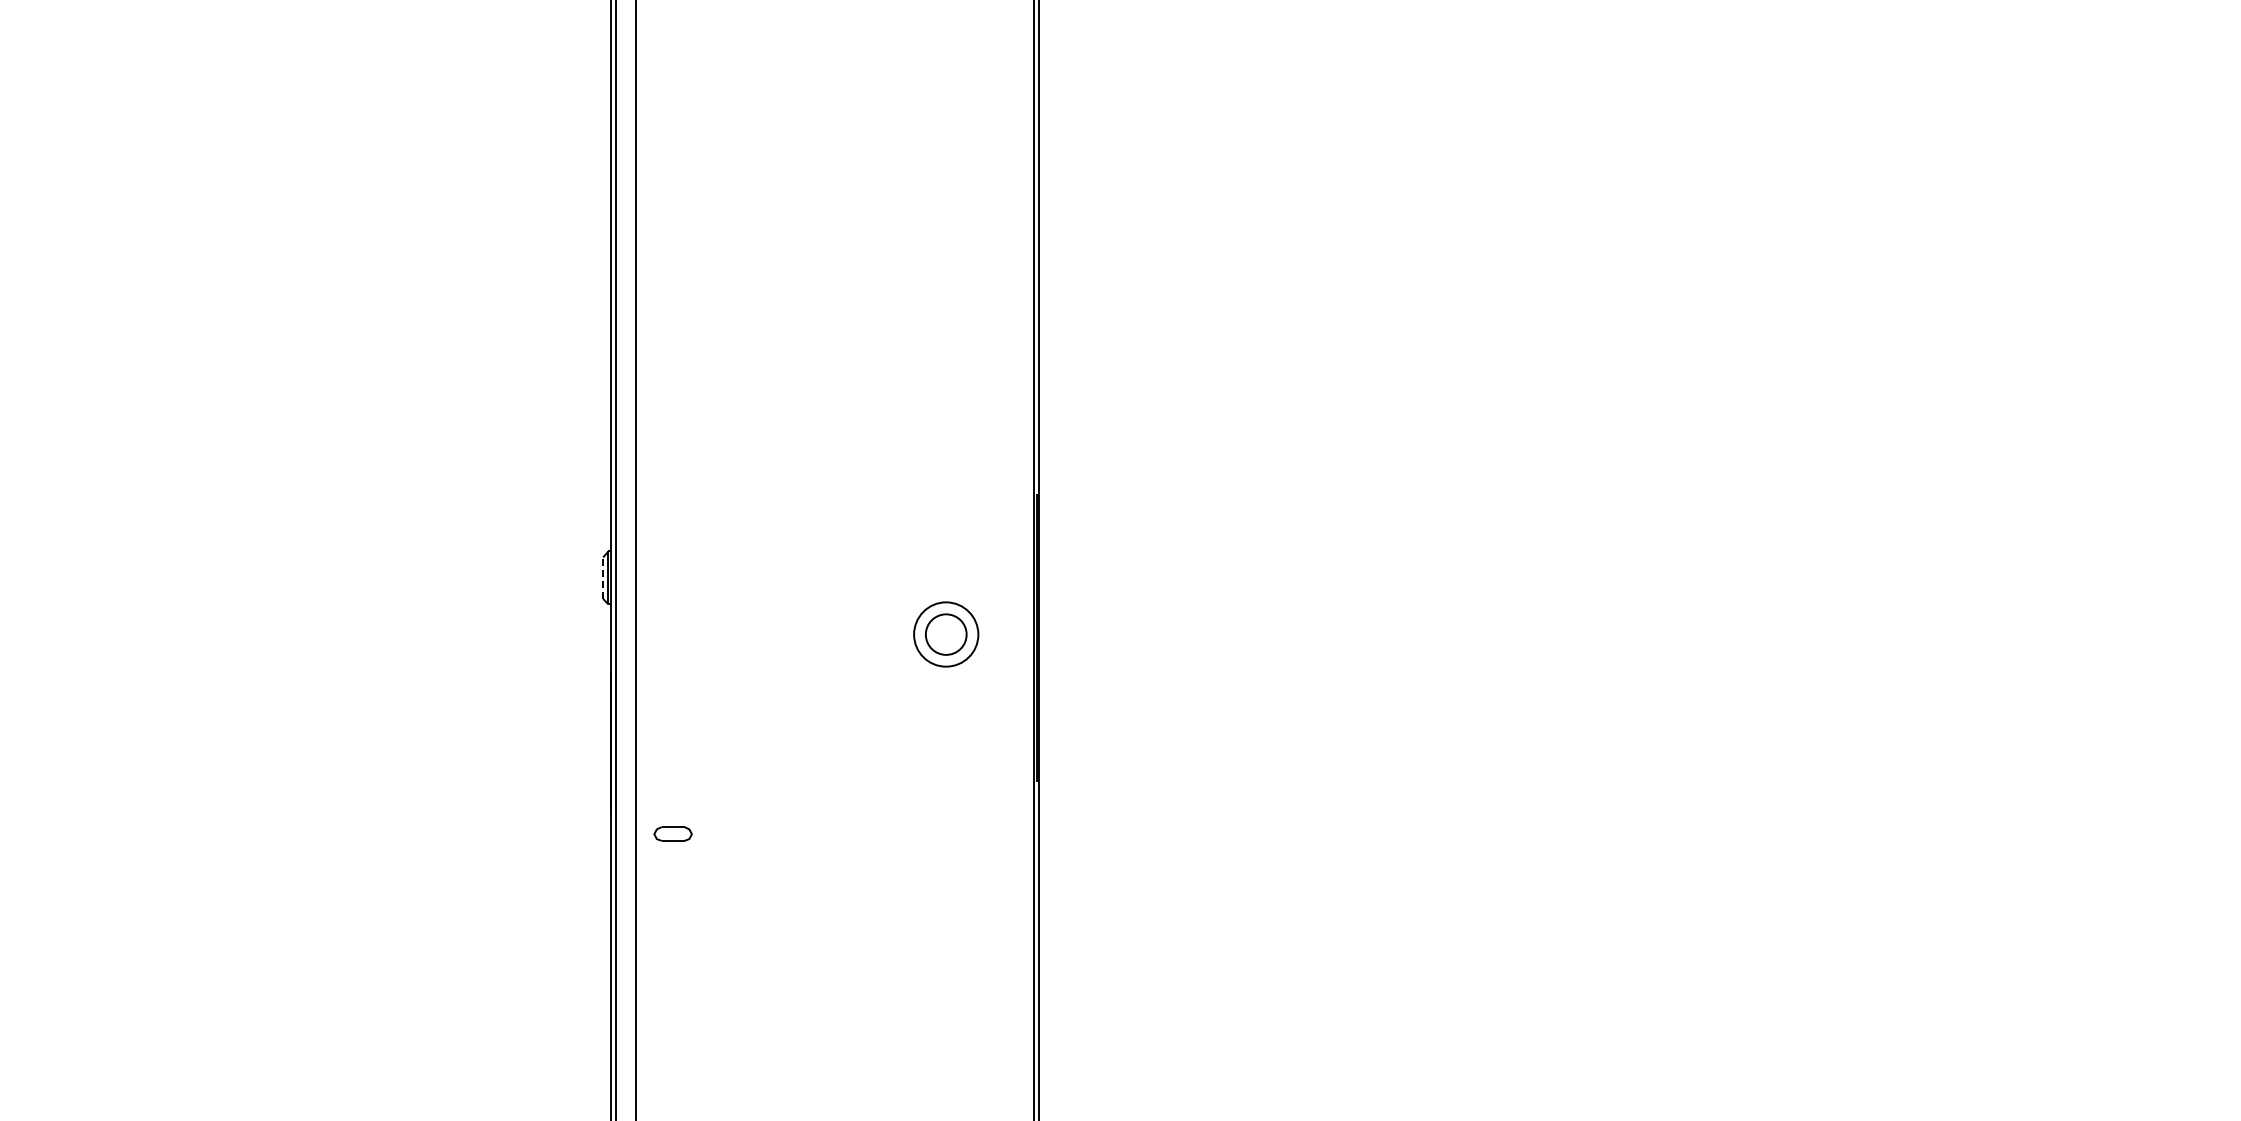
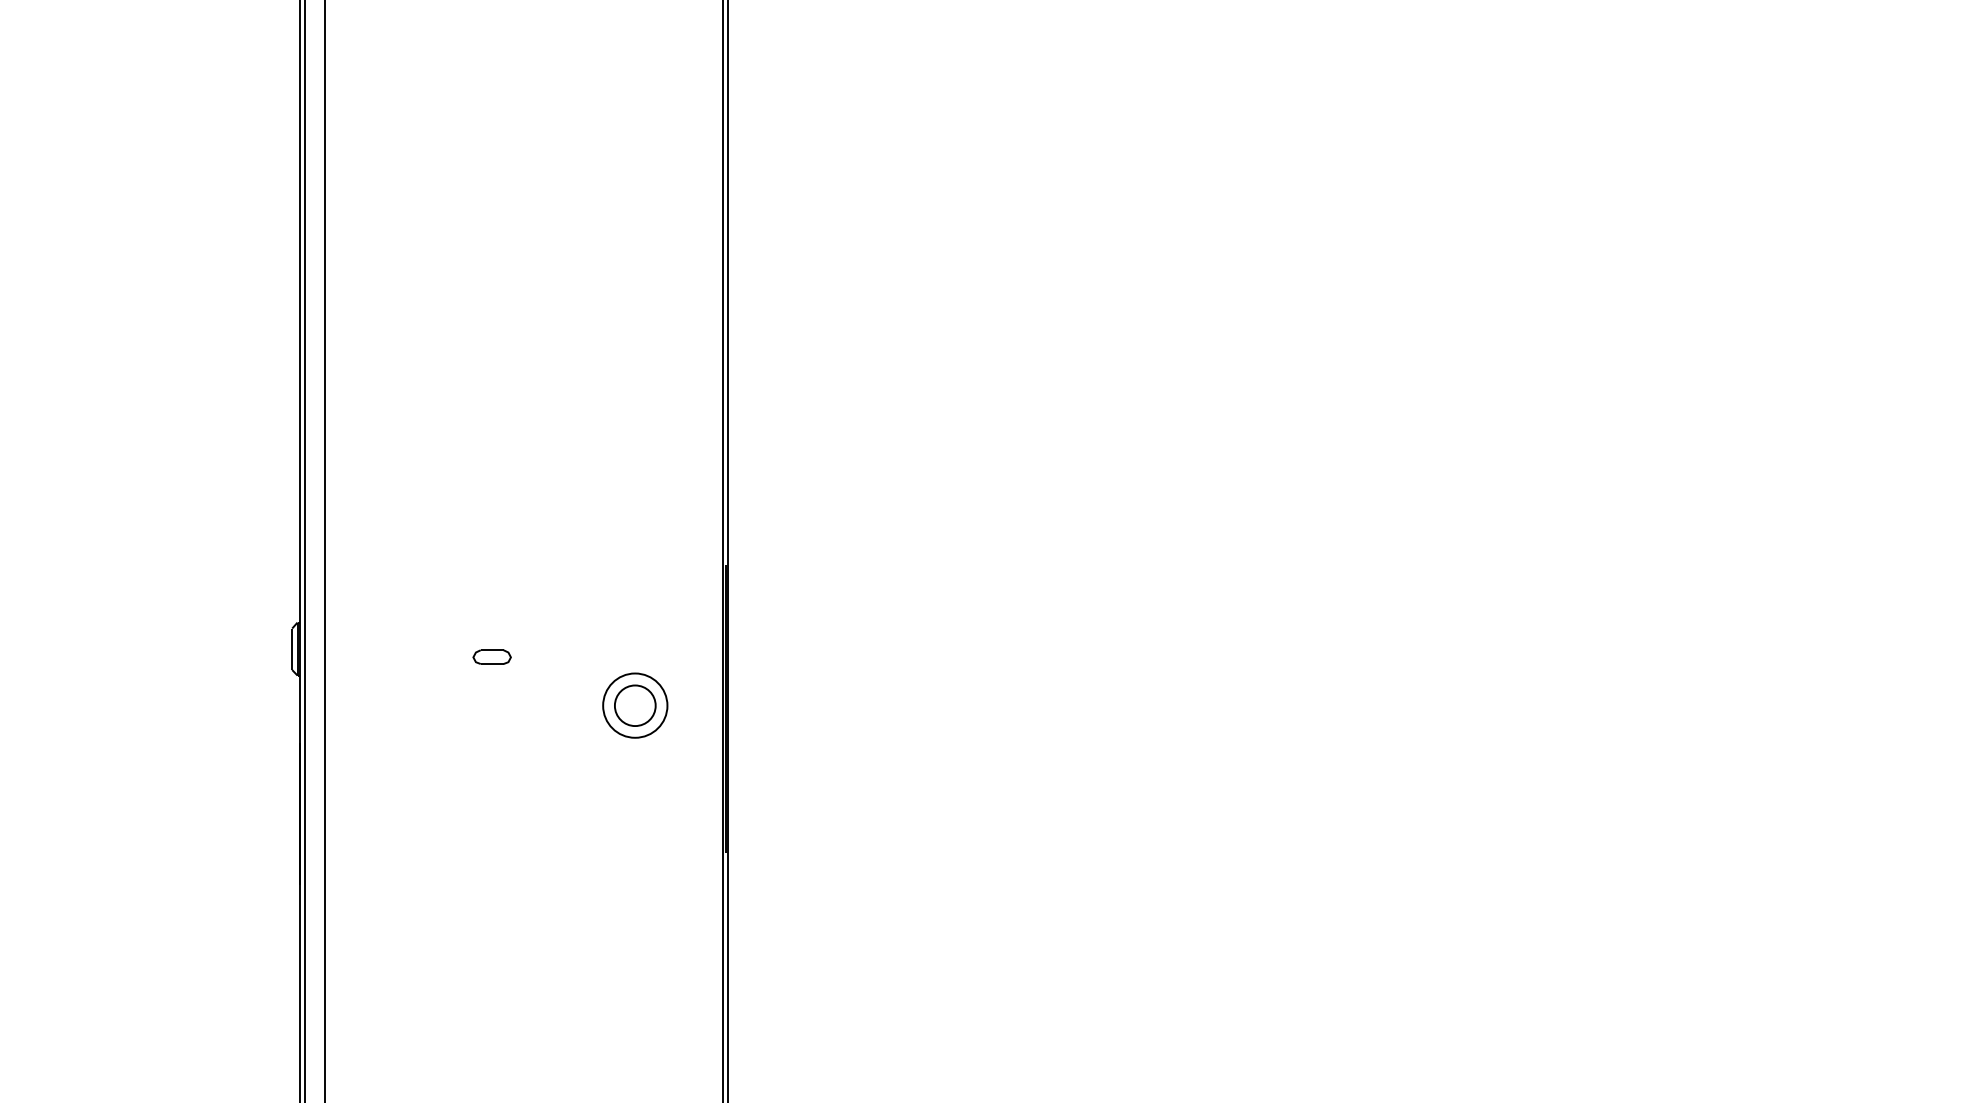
line: (603, 578) -> (292, 649), dashed -> solid
part: (672, 833) -> (491, 656), moved

